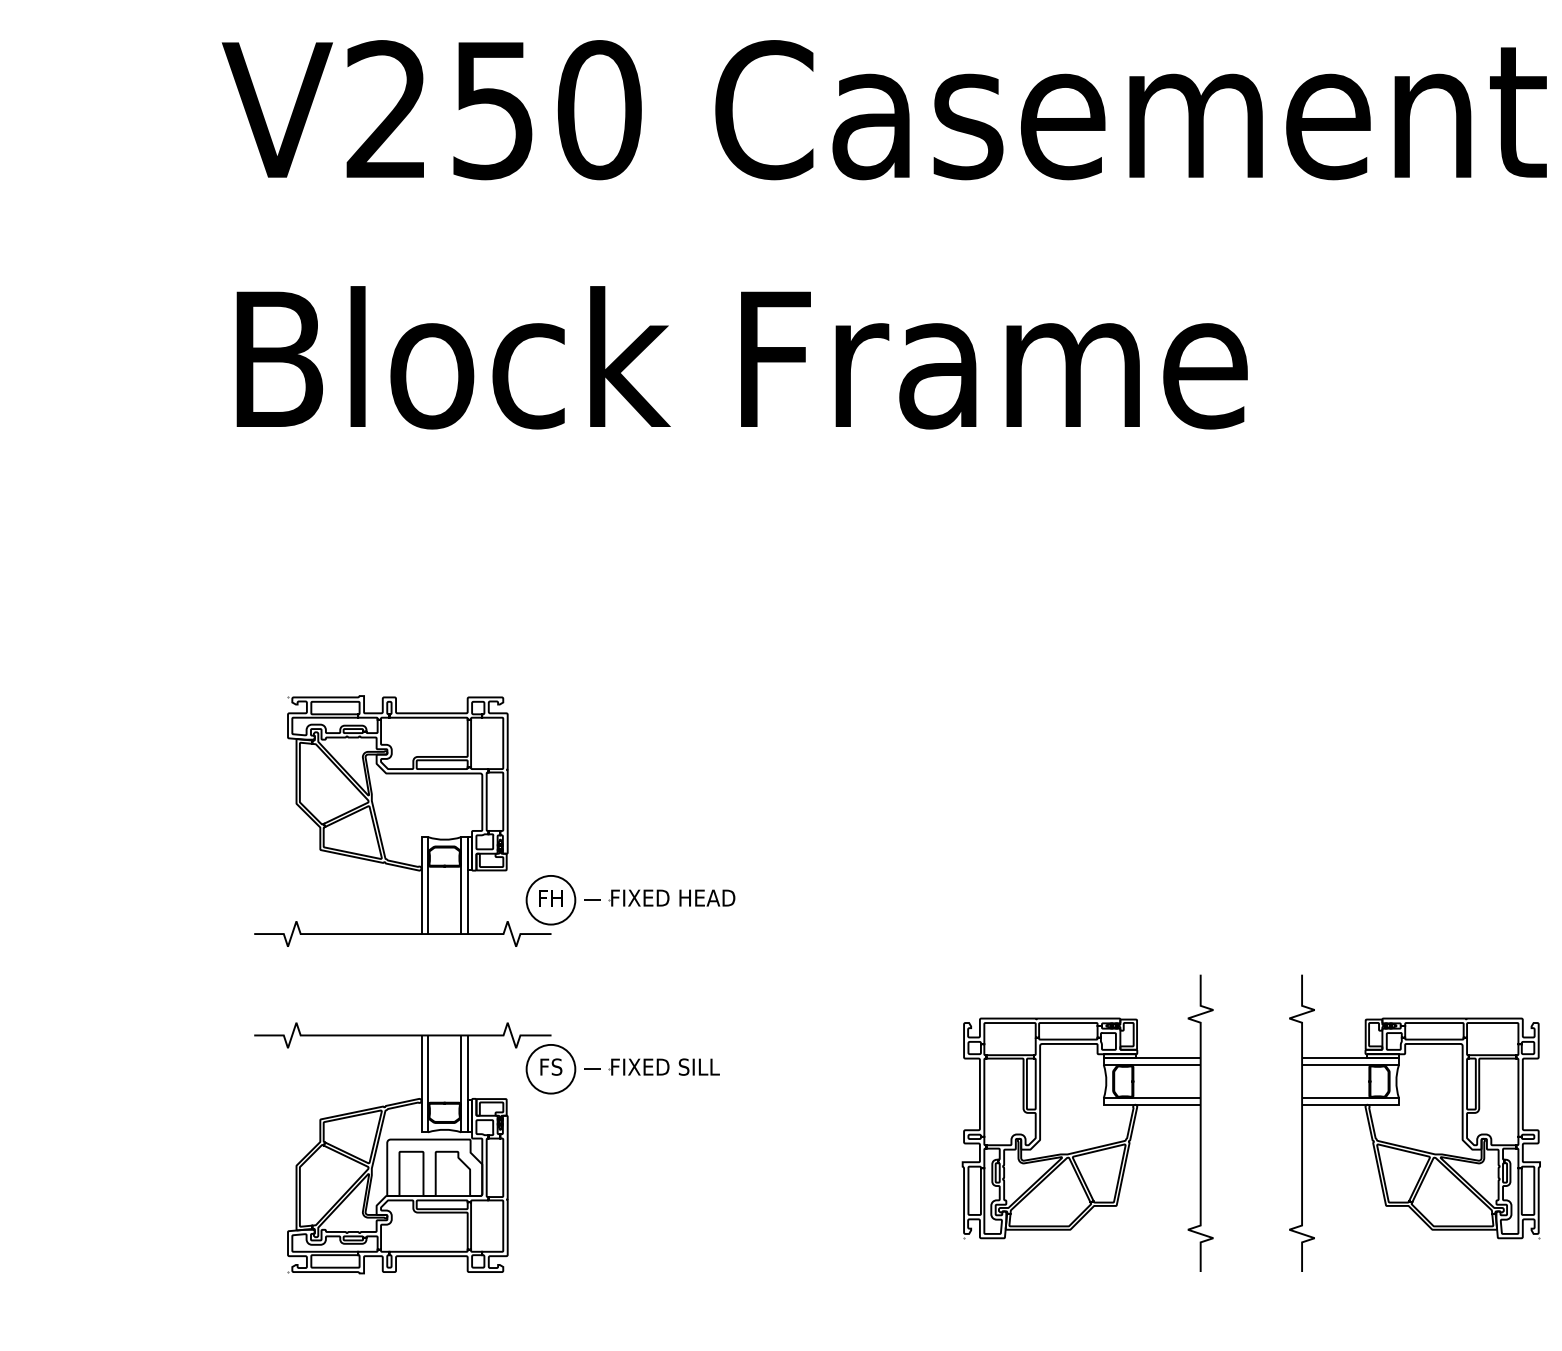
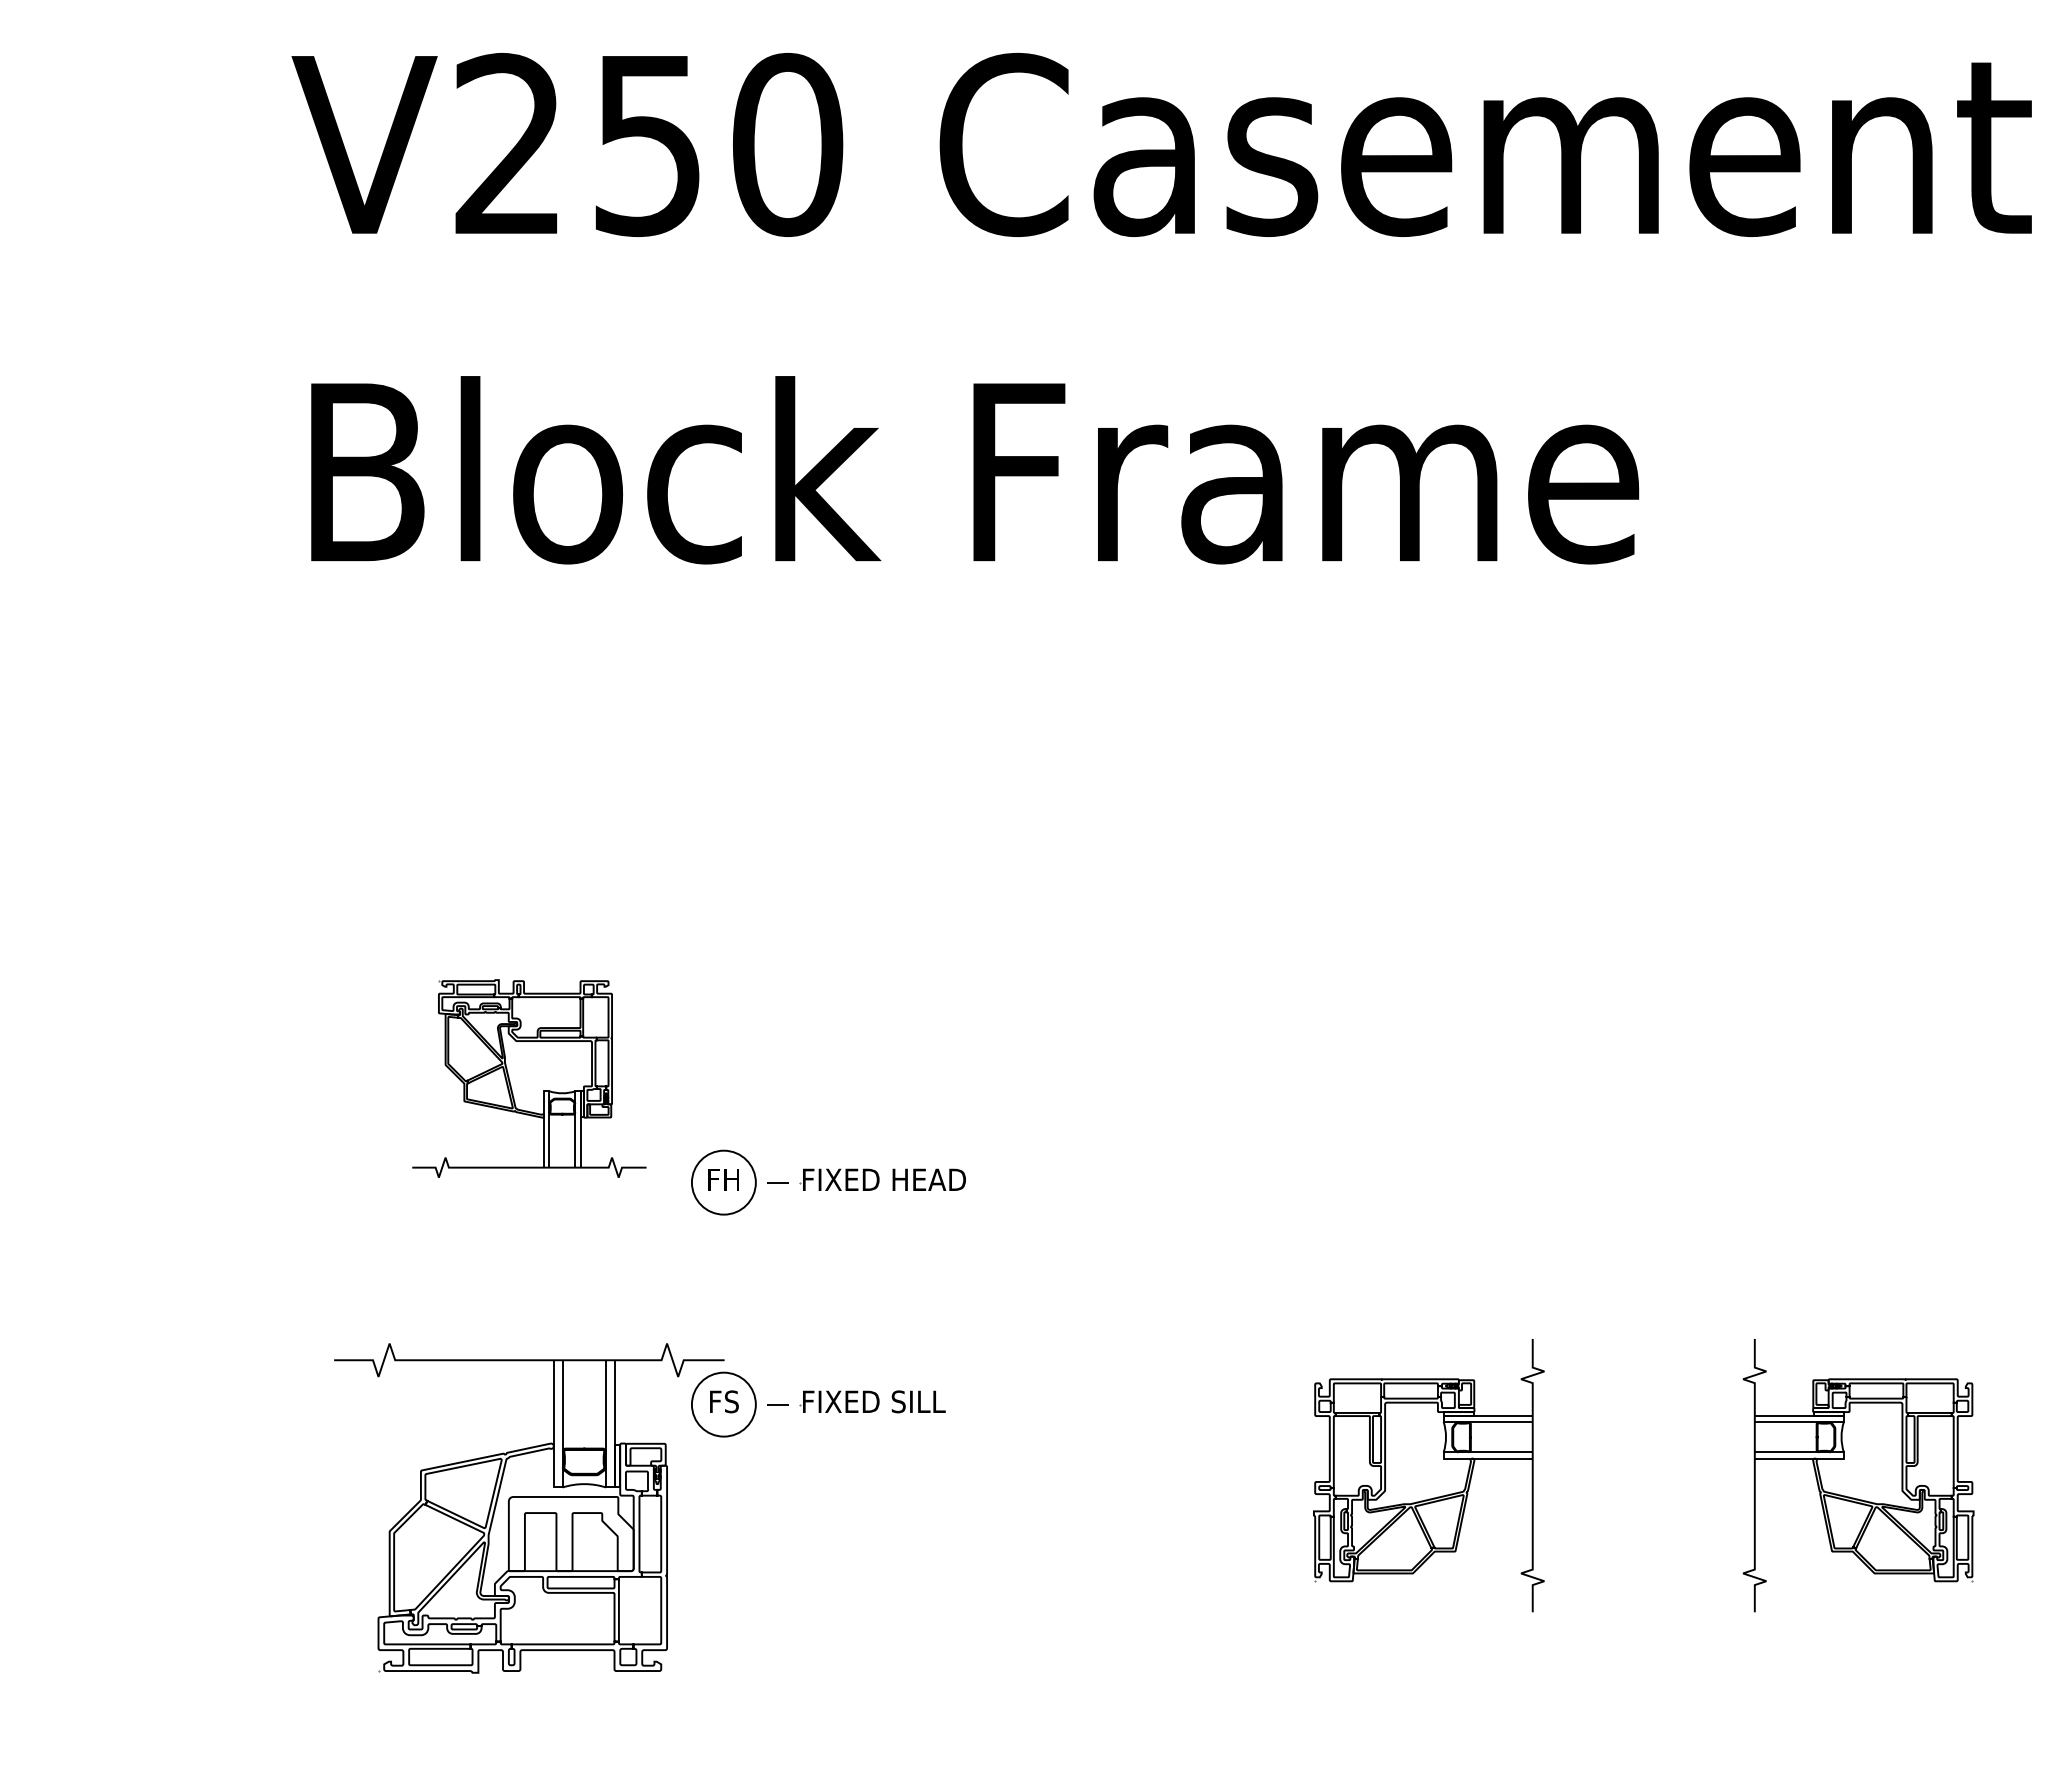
part: (402, 820) -> (529, 1078), size x0.6
part: (1087, 1123) -> (1428, 1475), size x0.7
part: (1414, 1123) -> (1858, 1475), size x0.7

